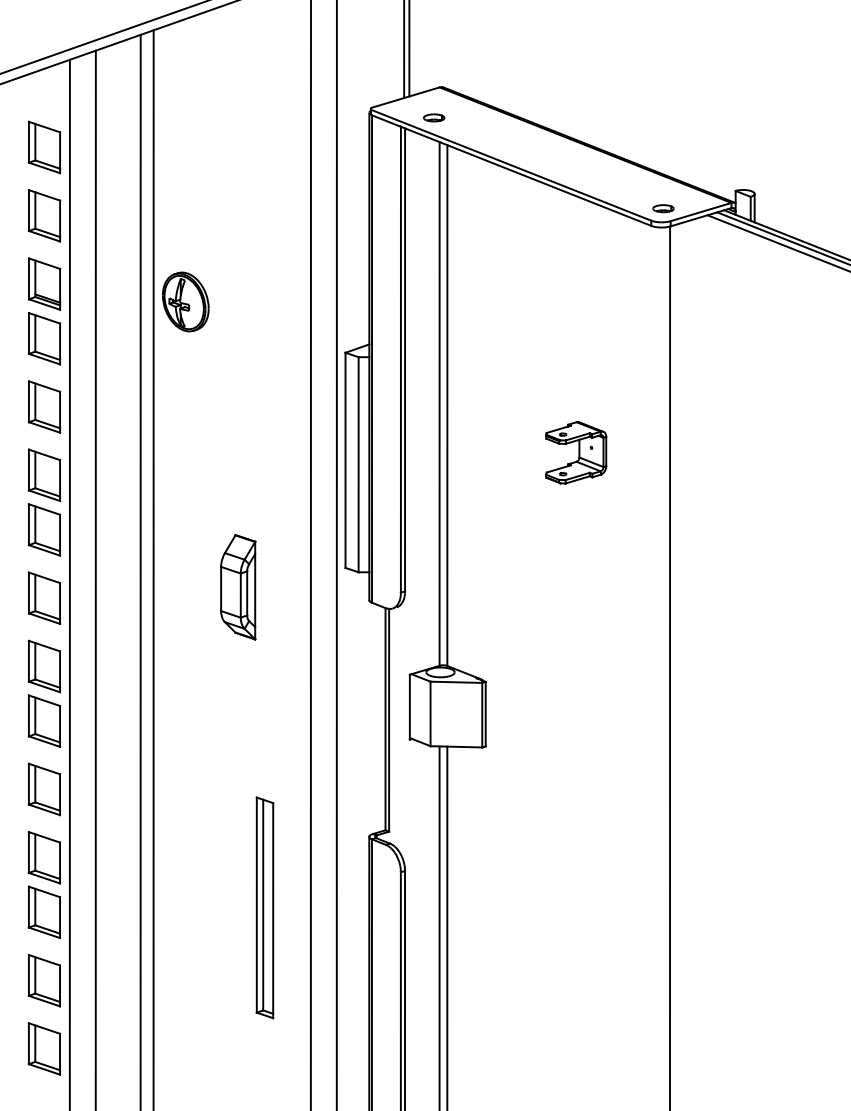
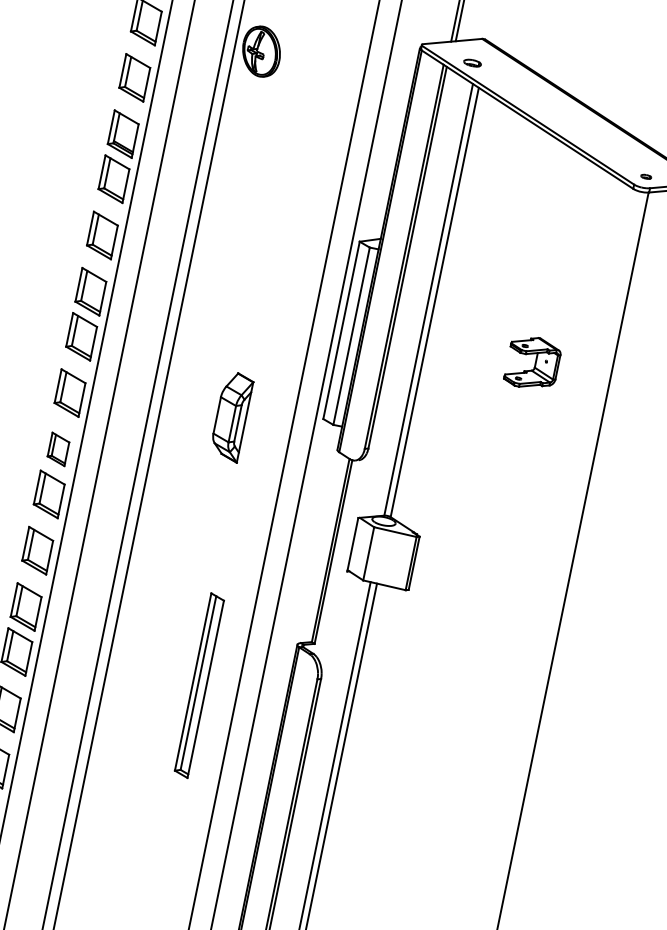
part: (663, 208) -> (646, 176), size x0.6
part: (185, 301) -> (261, 51), moved
part: (44, 666) -> (58, 449), size x0.7

